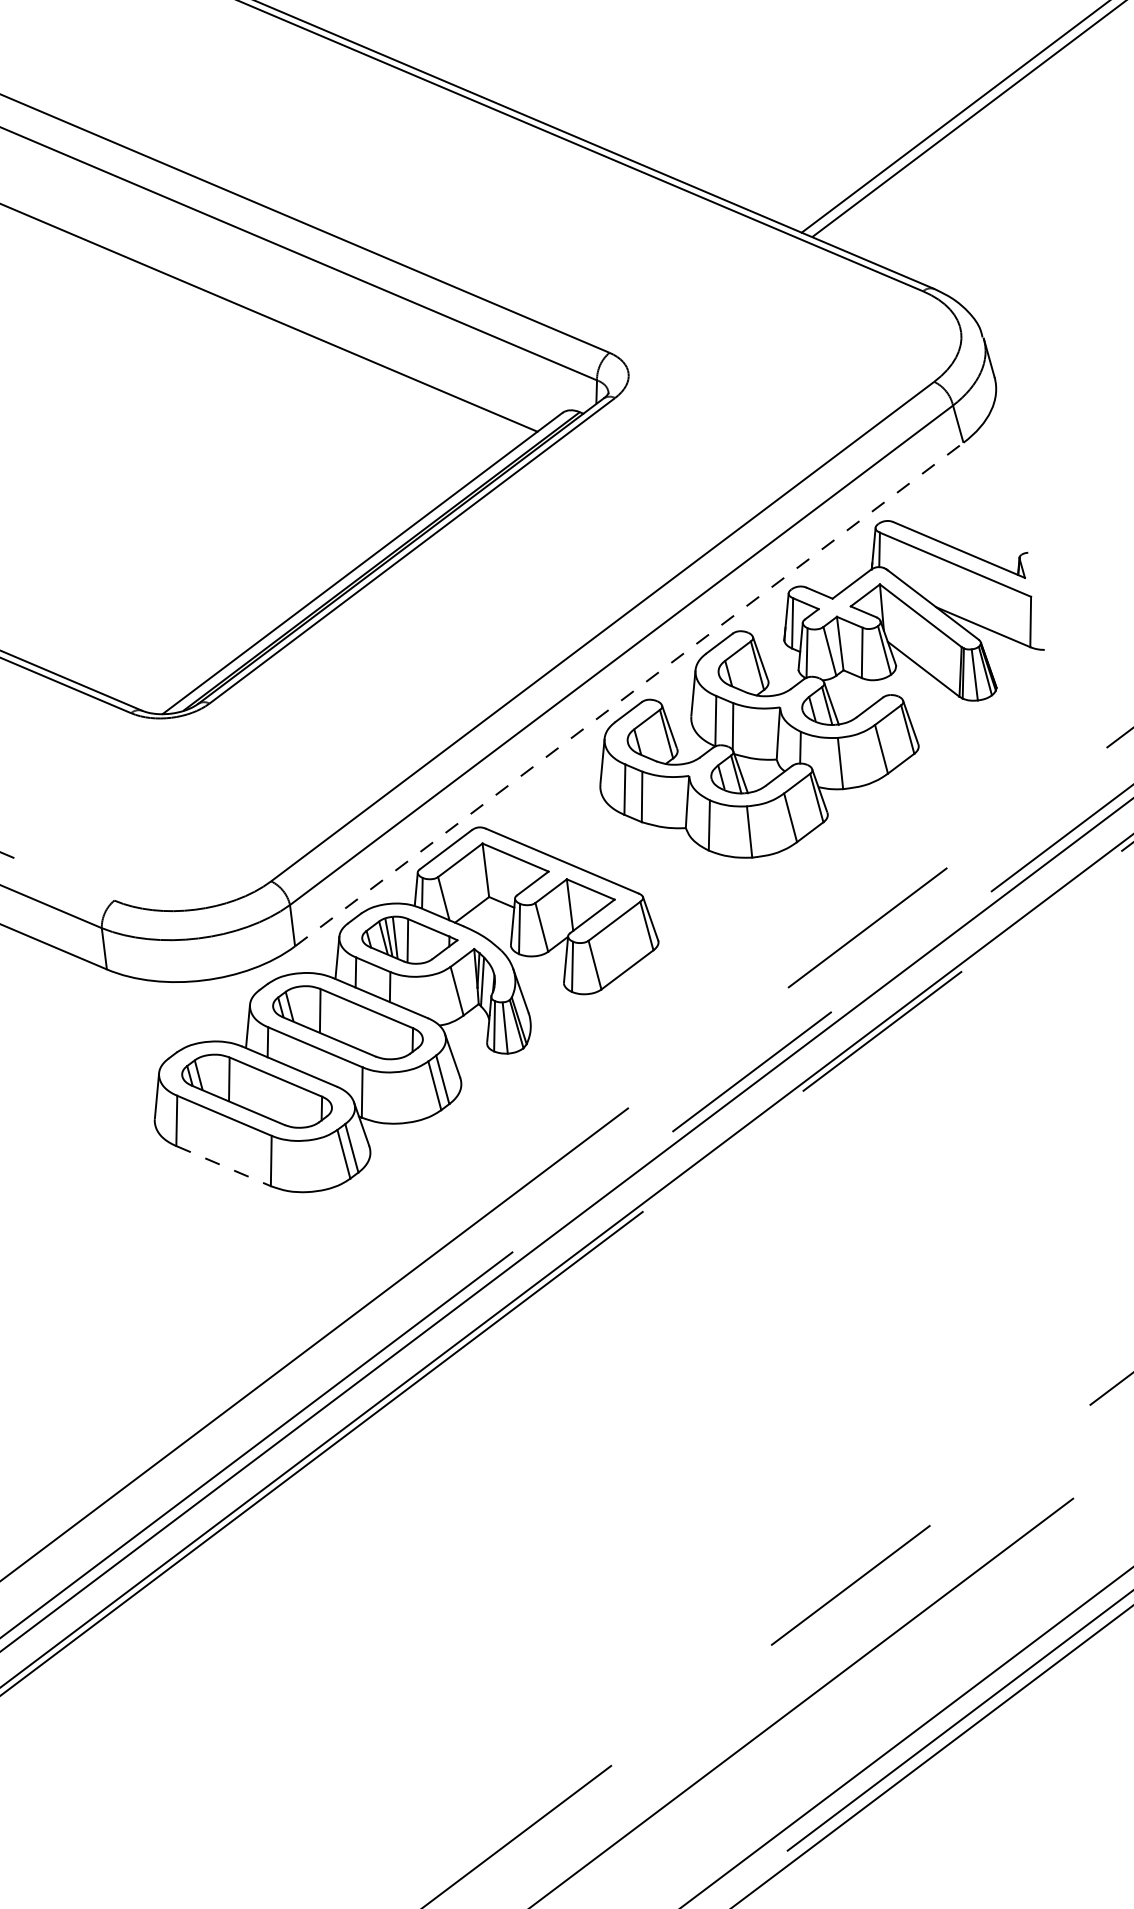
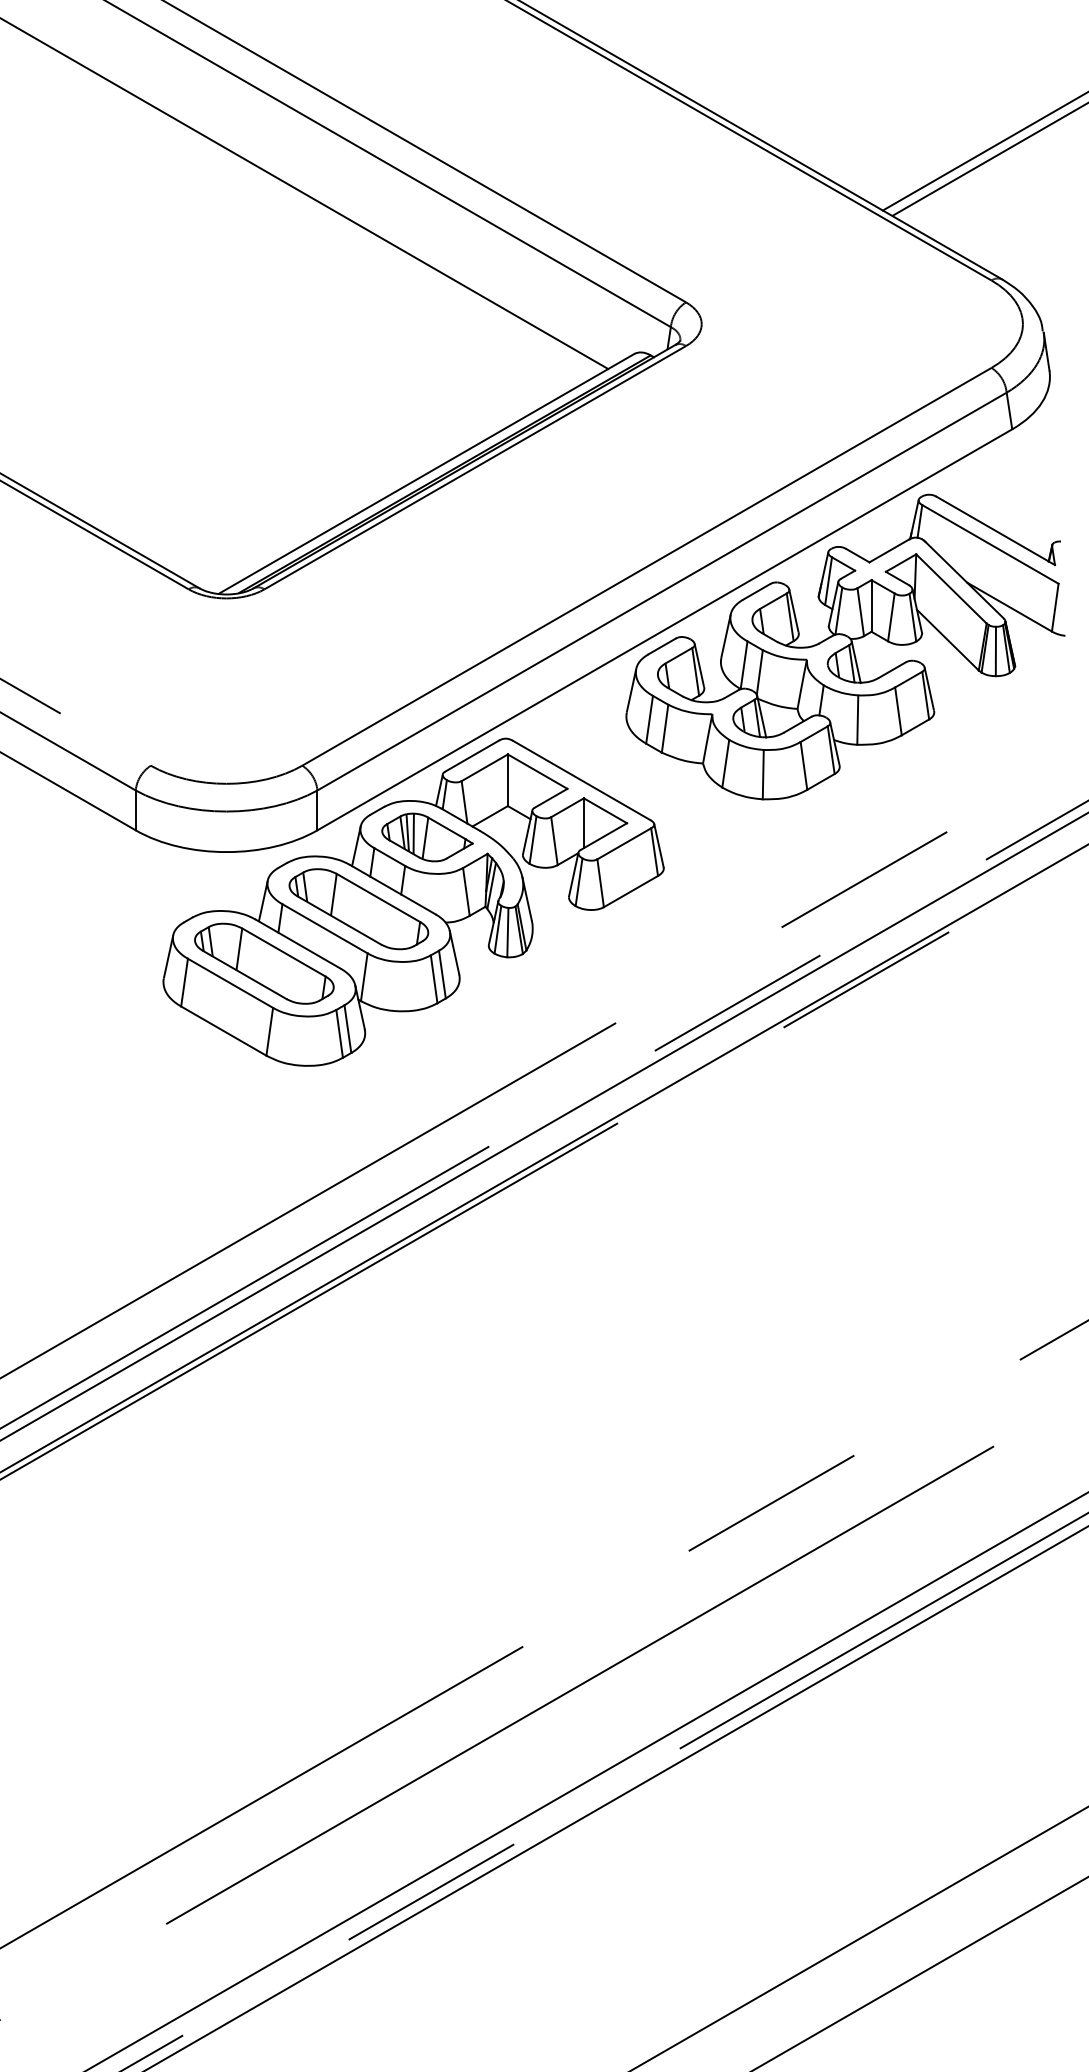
line: (629, 694) -> (665, 629), dashed -> solid
line: (224, 1166) -> (224, 1031), dashed -> solid

